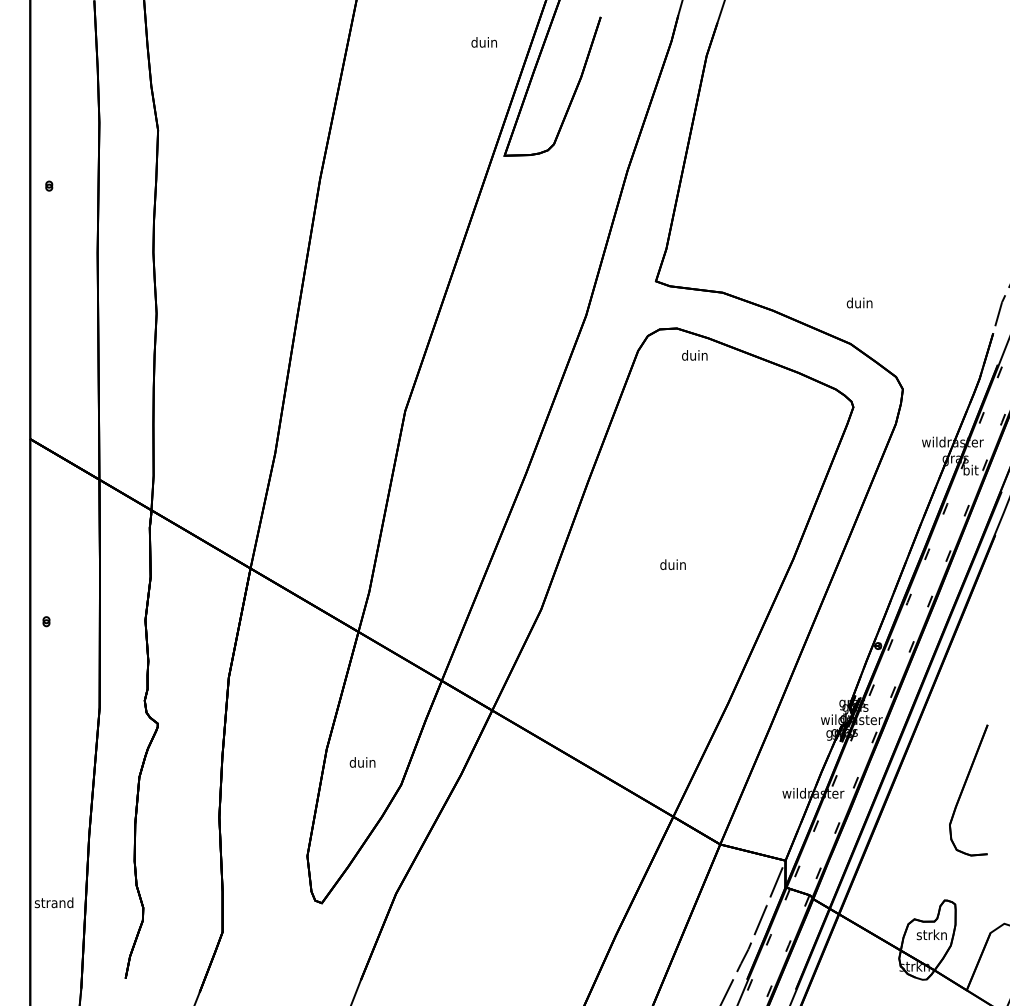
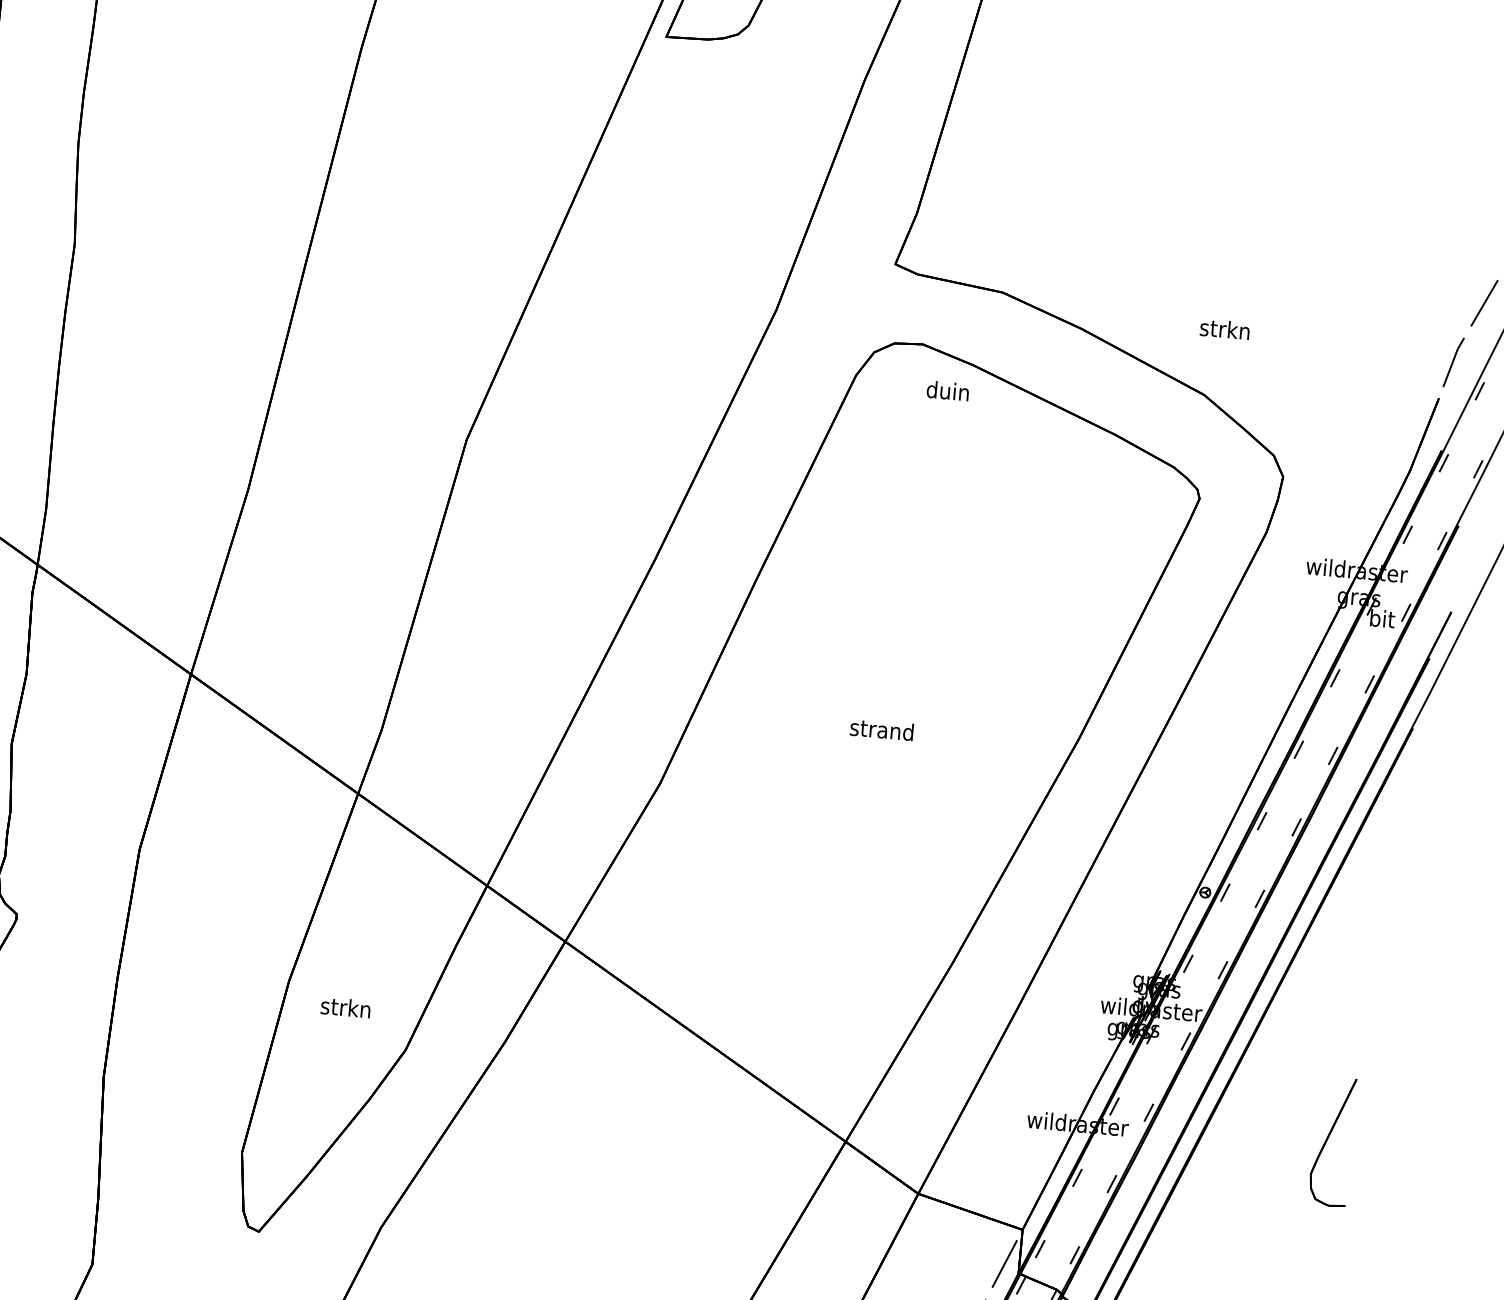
text: (859, 302) -> (1224, 328), duin -> strkn
text: (672, 564) -> (881, 729), duin -> strand
text: (362, 762) -> (345, 1007), duin -> strkn
part: (968, 790) -> (1331, 1141), size x0.6

